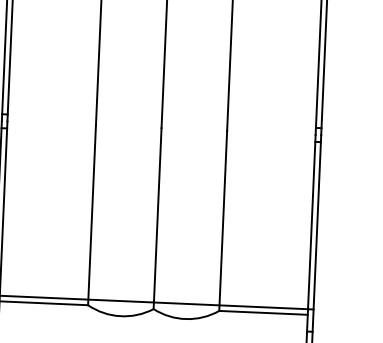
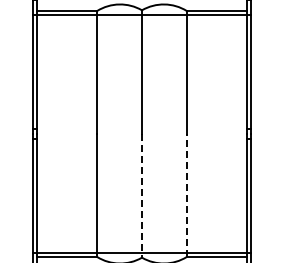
line: (158, 218) -> (142, 195), solid -> dashed
line: (222, 219) -> (186, 194), solid -> dashed

